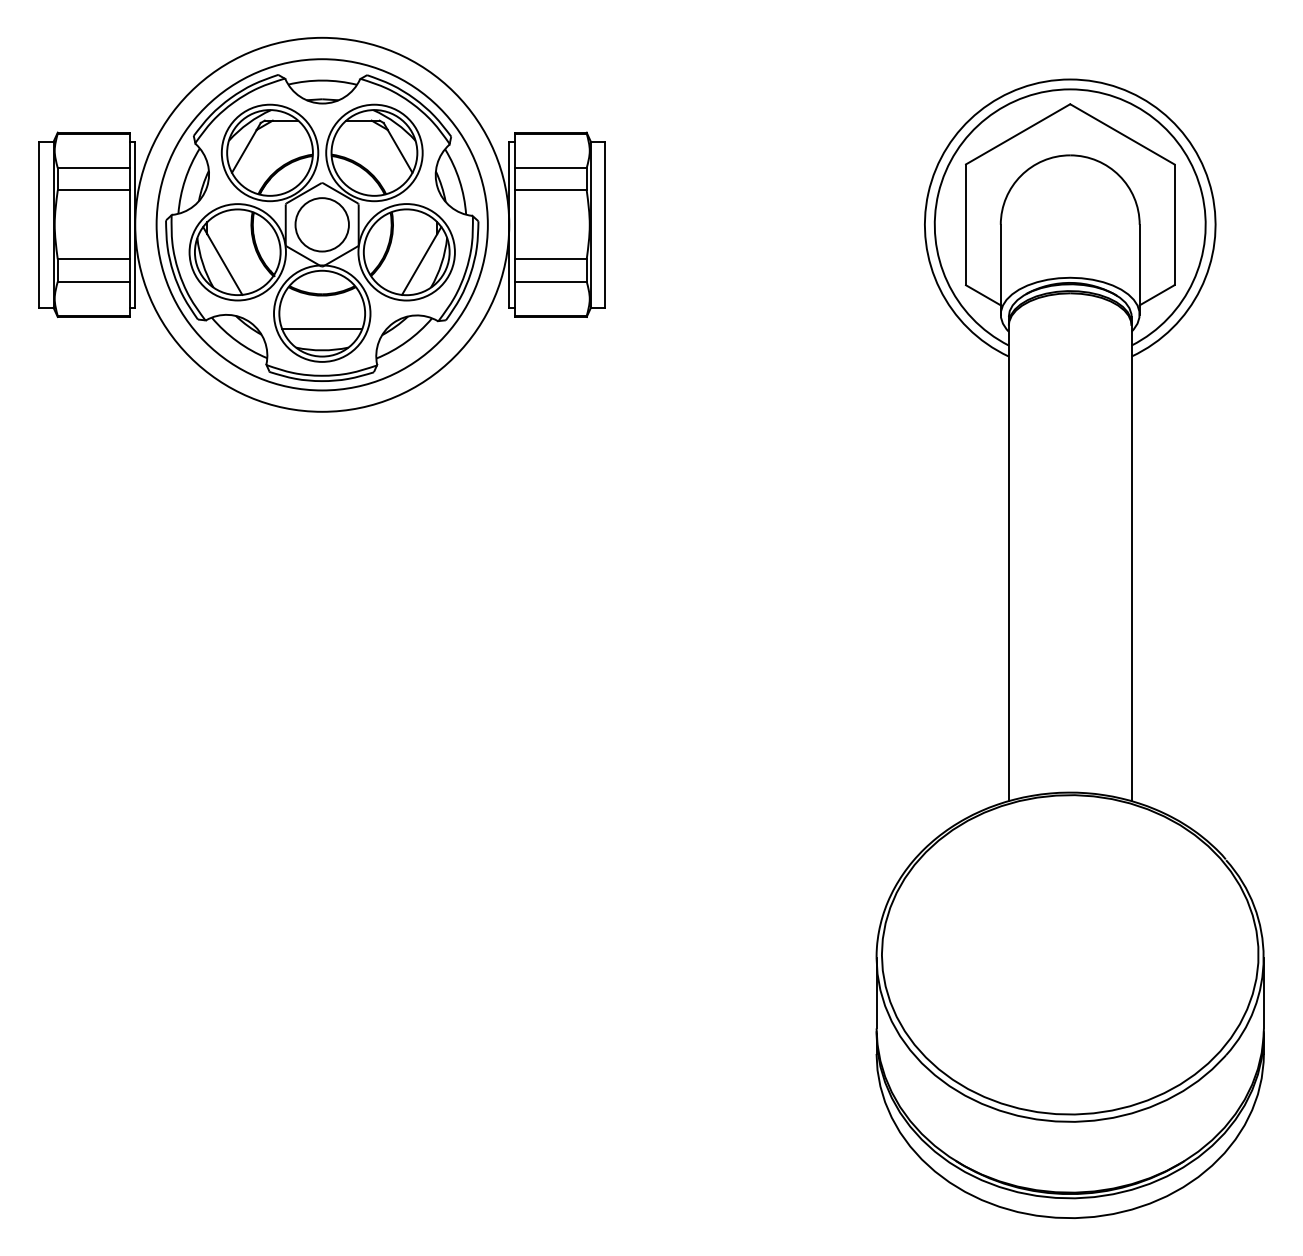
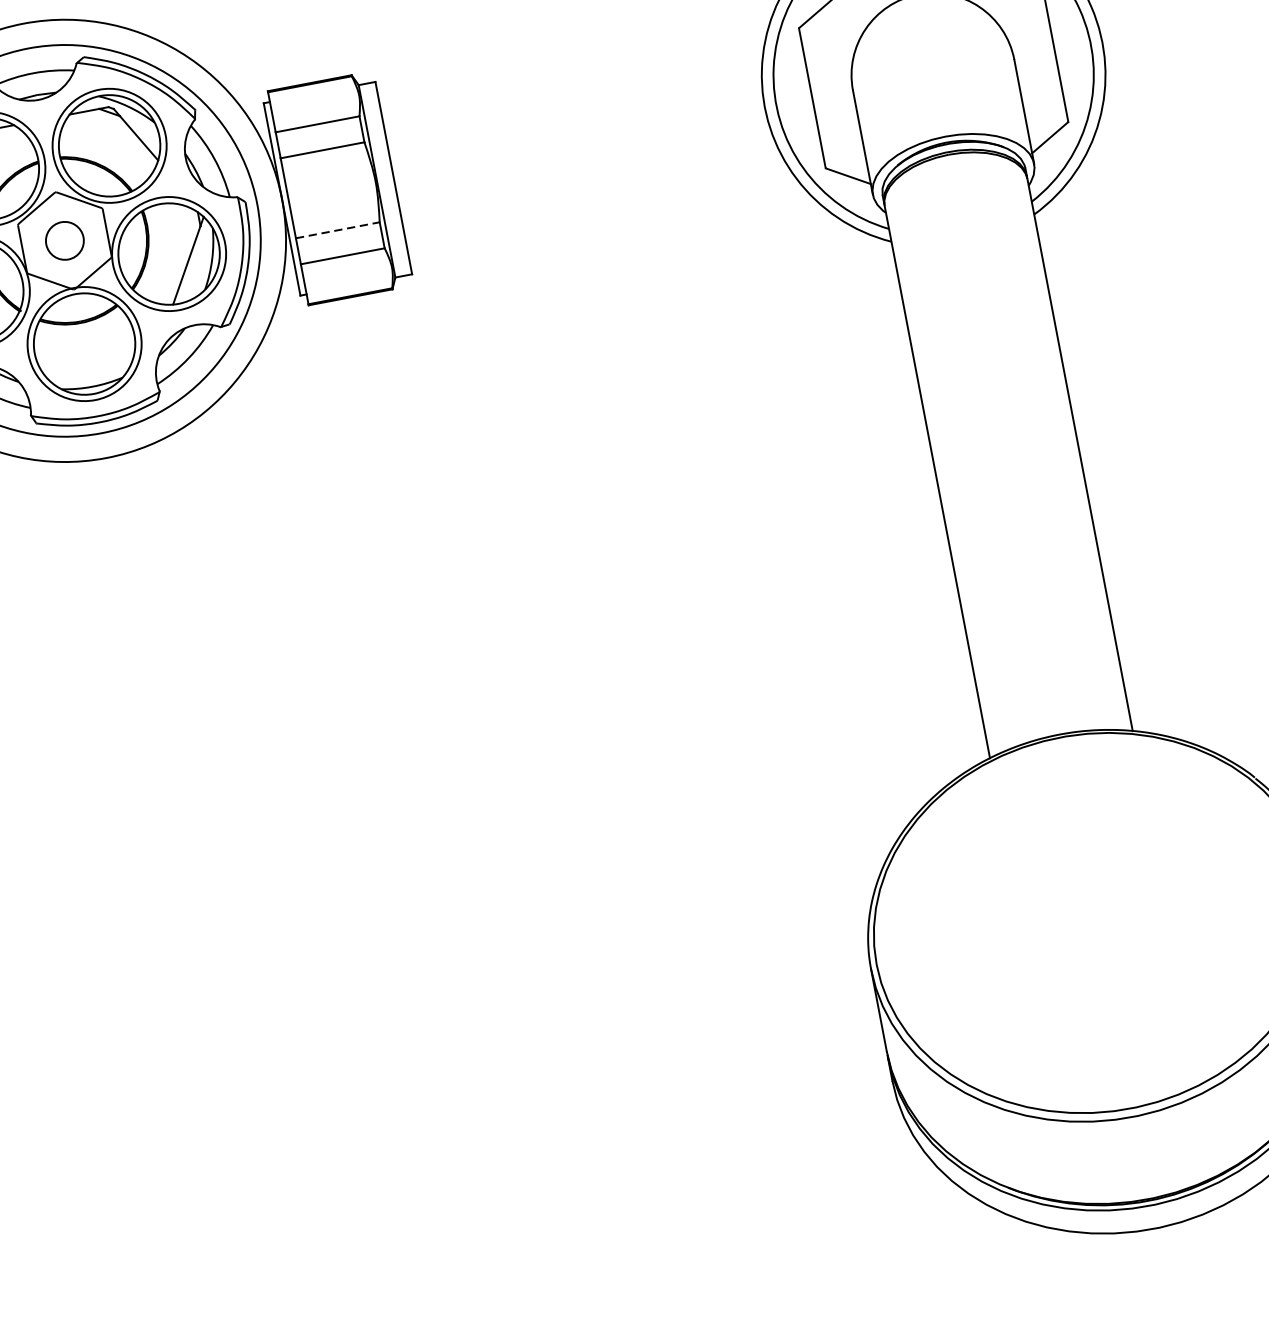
circle: (321, 224) -> (63, 240), size x0.6
line: (551, 259) -> (338, 230), solid -> dashed
line: (322, 329) -> (88, 362), removed

